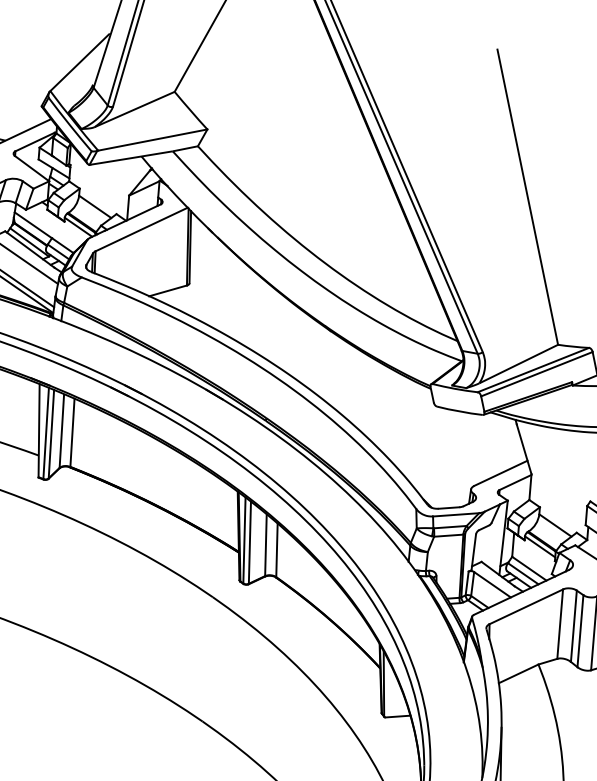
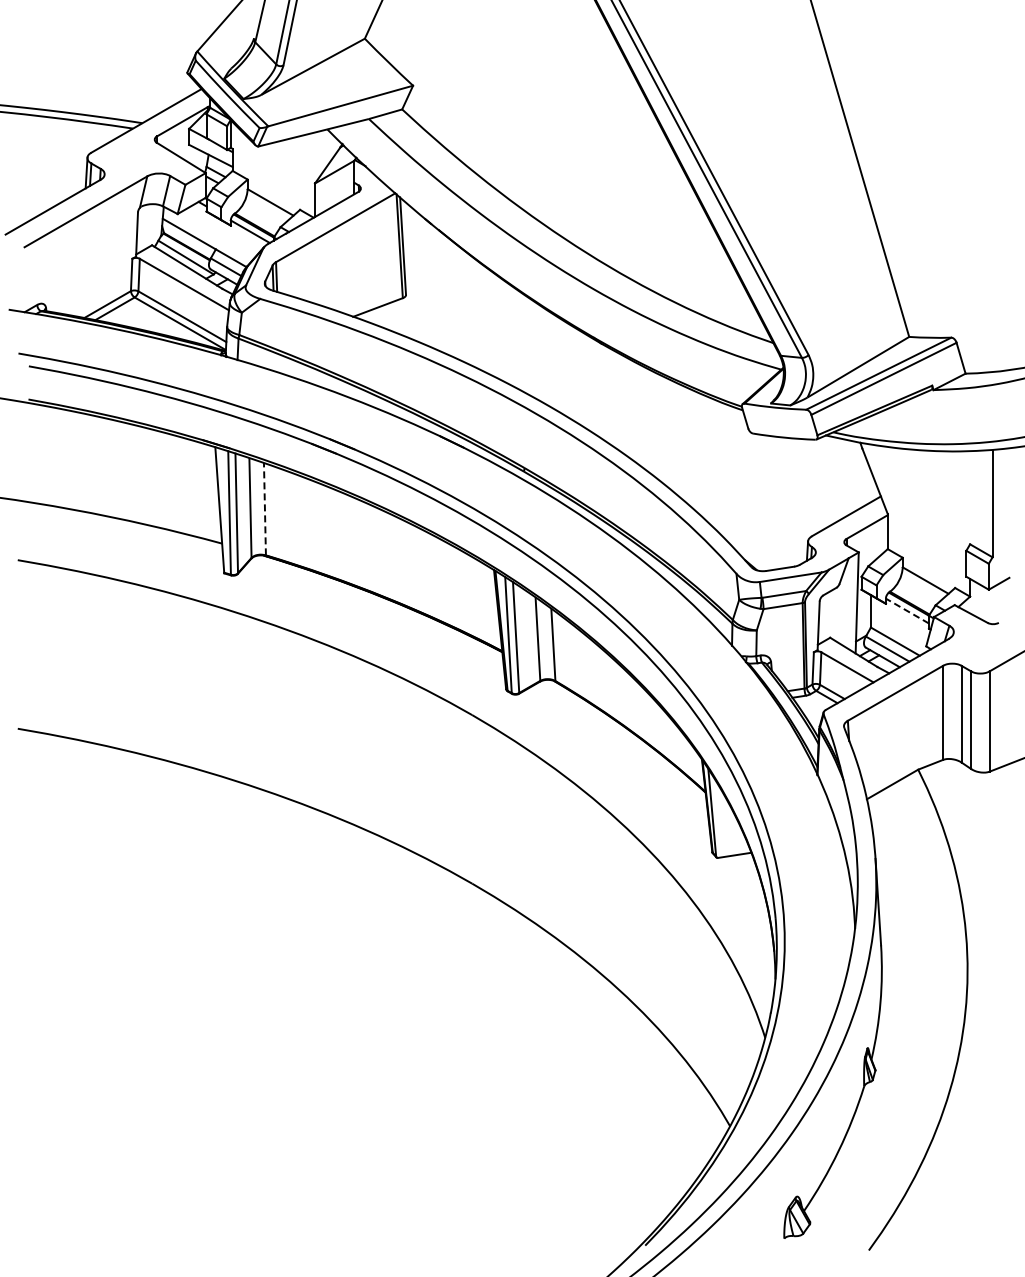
line: (72, 432) -> (264, 508), solid -> dashed
line: (540, 547) -> (907, 611), solid -> dashed

